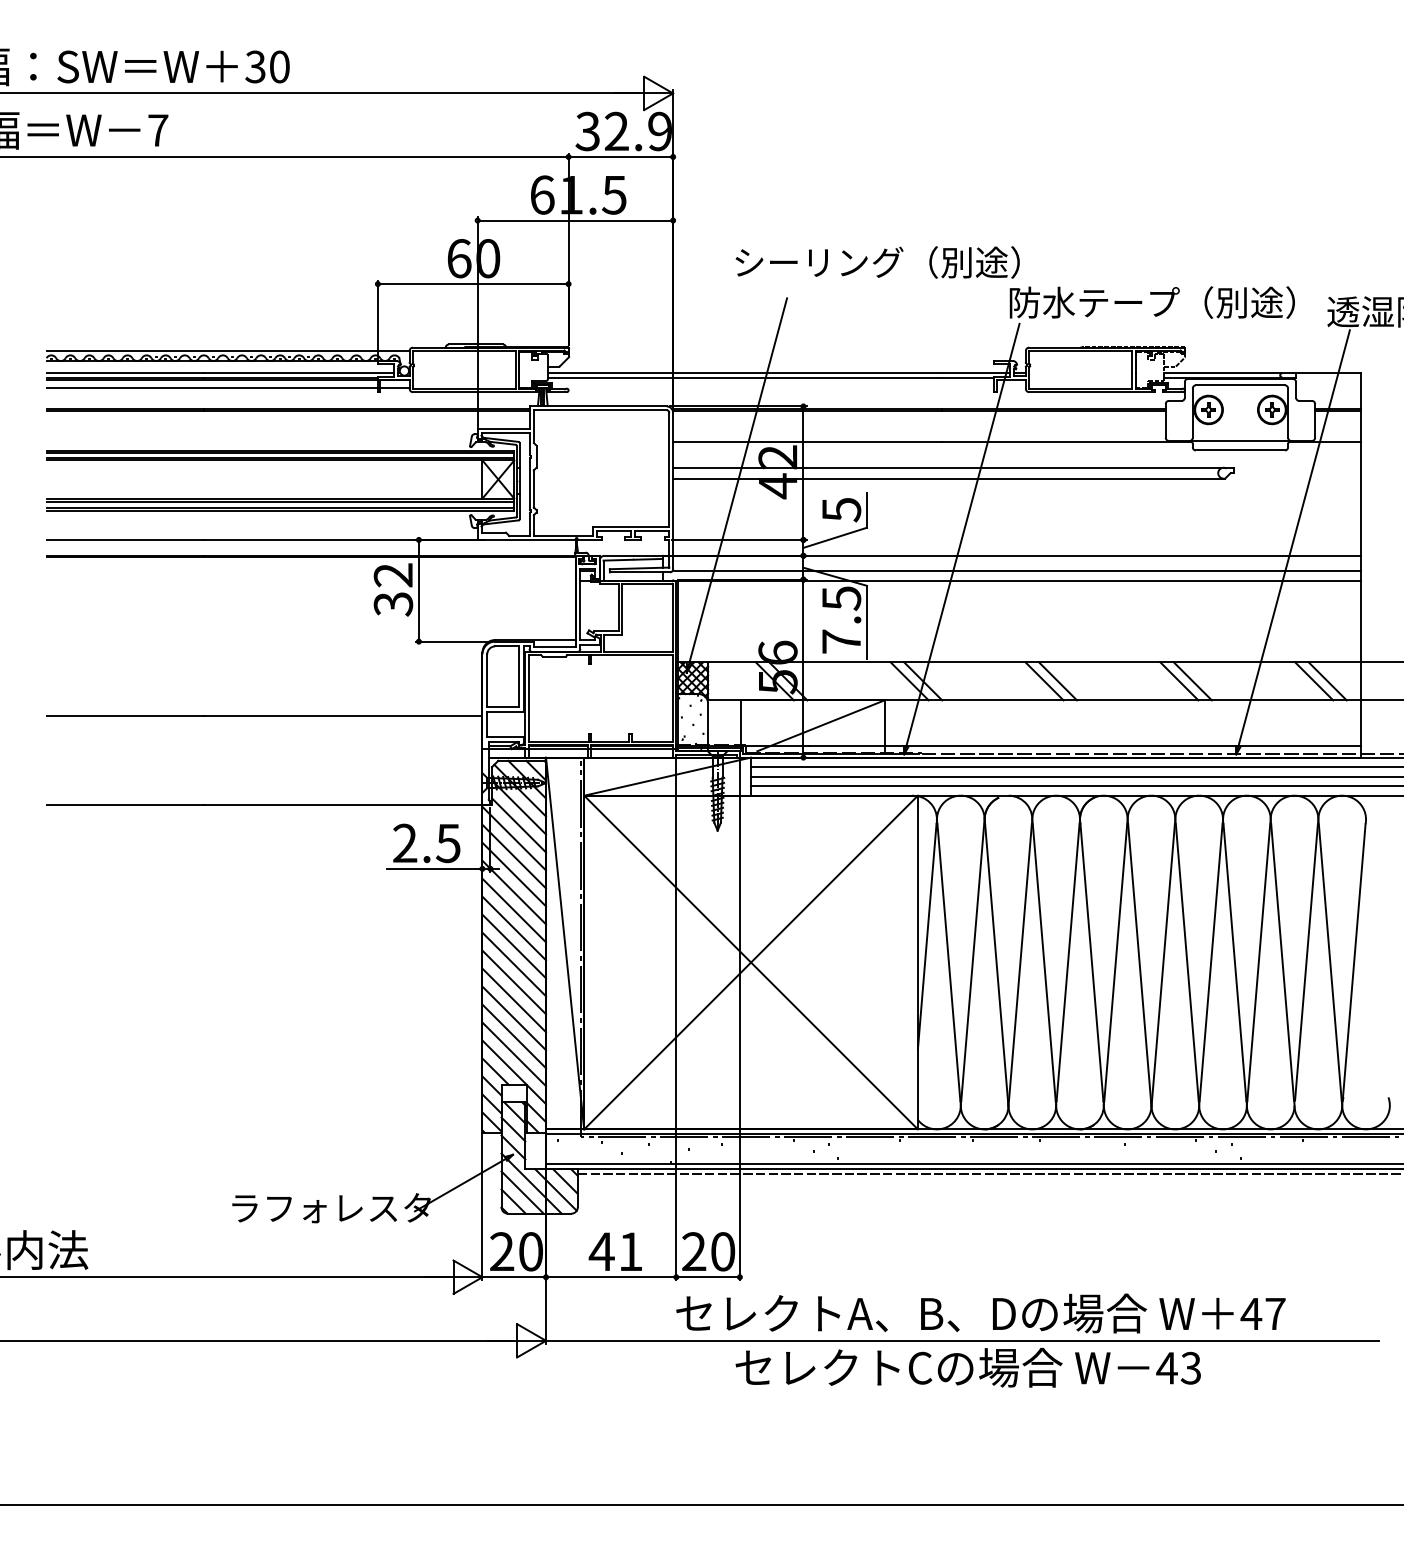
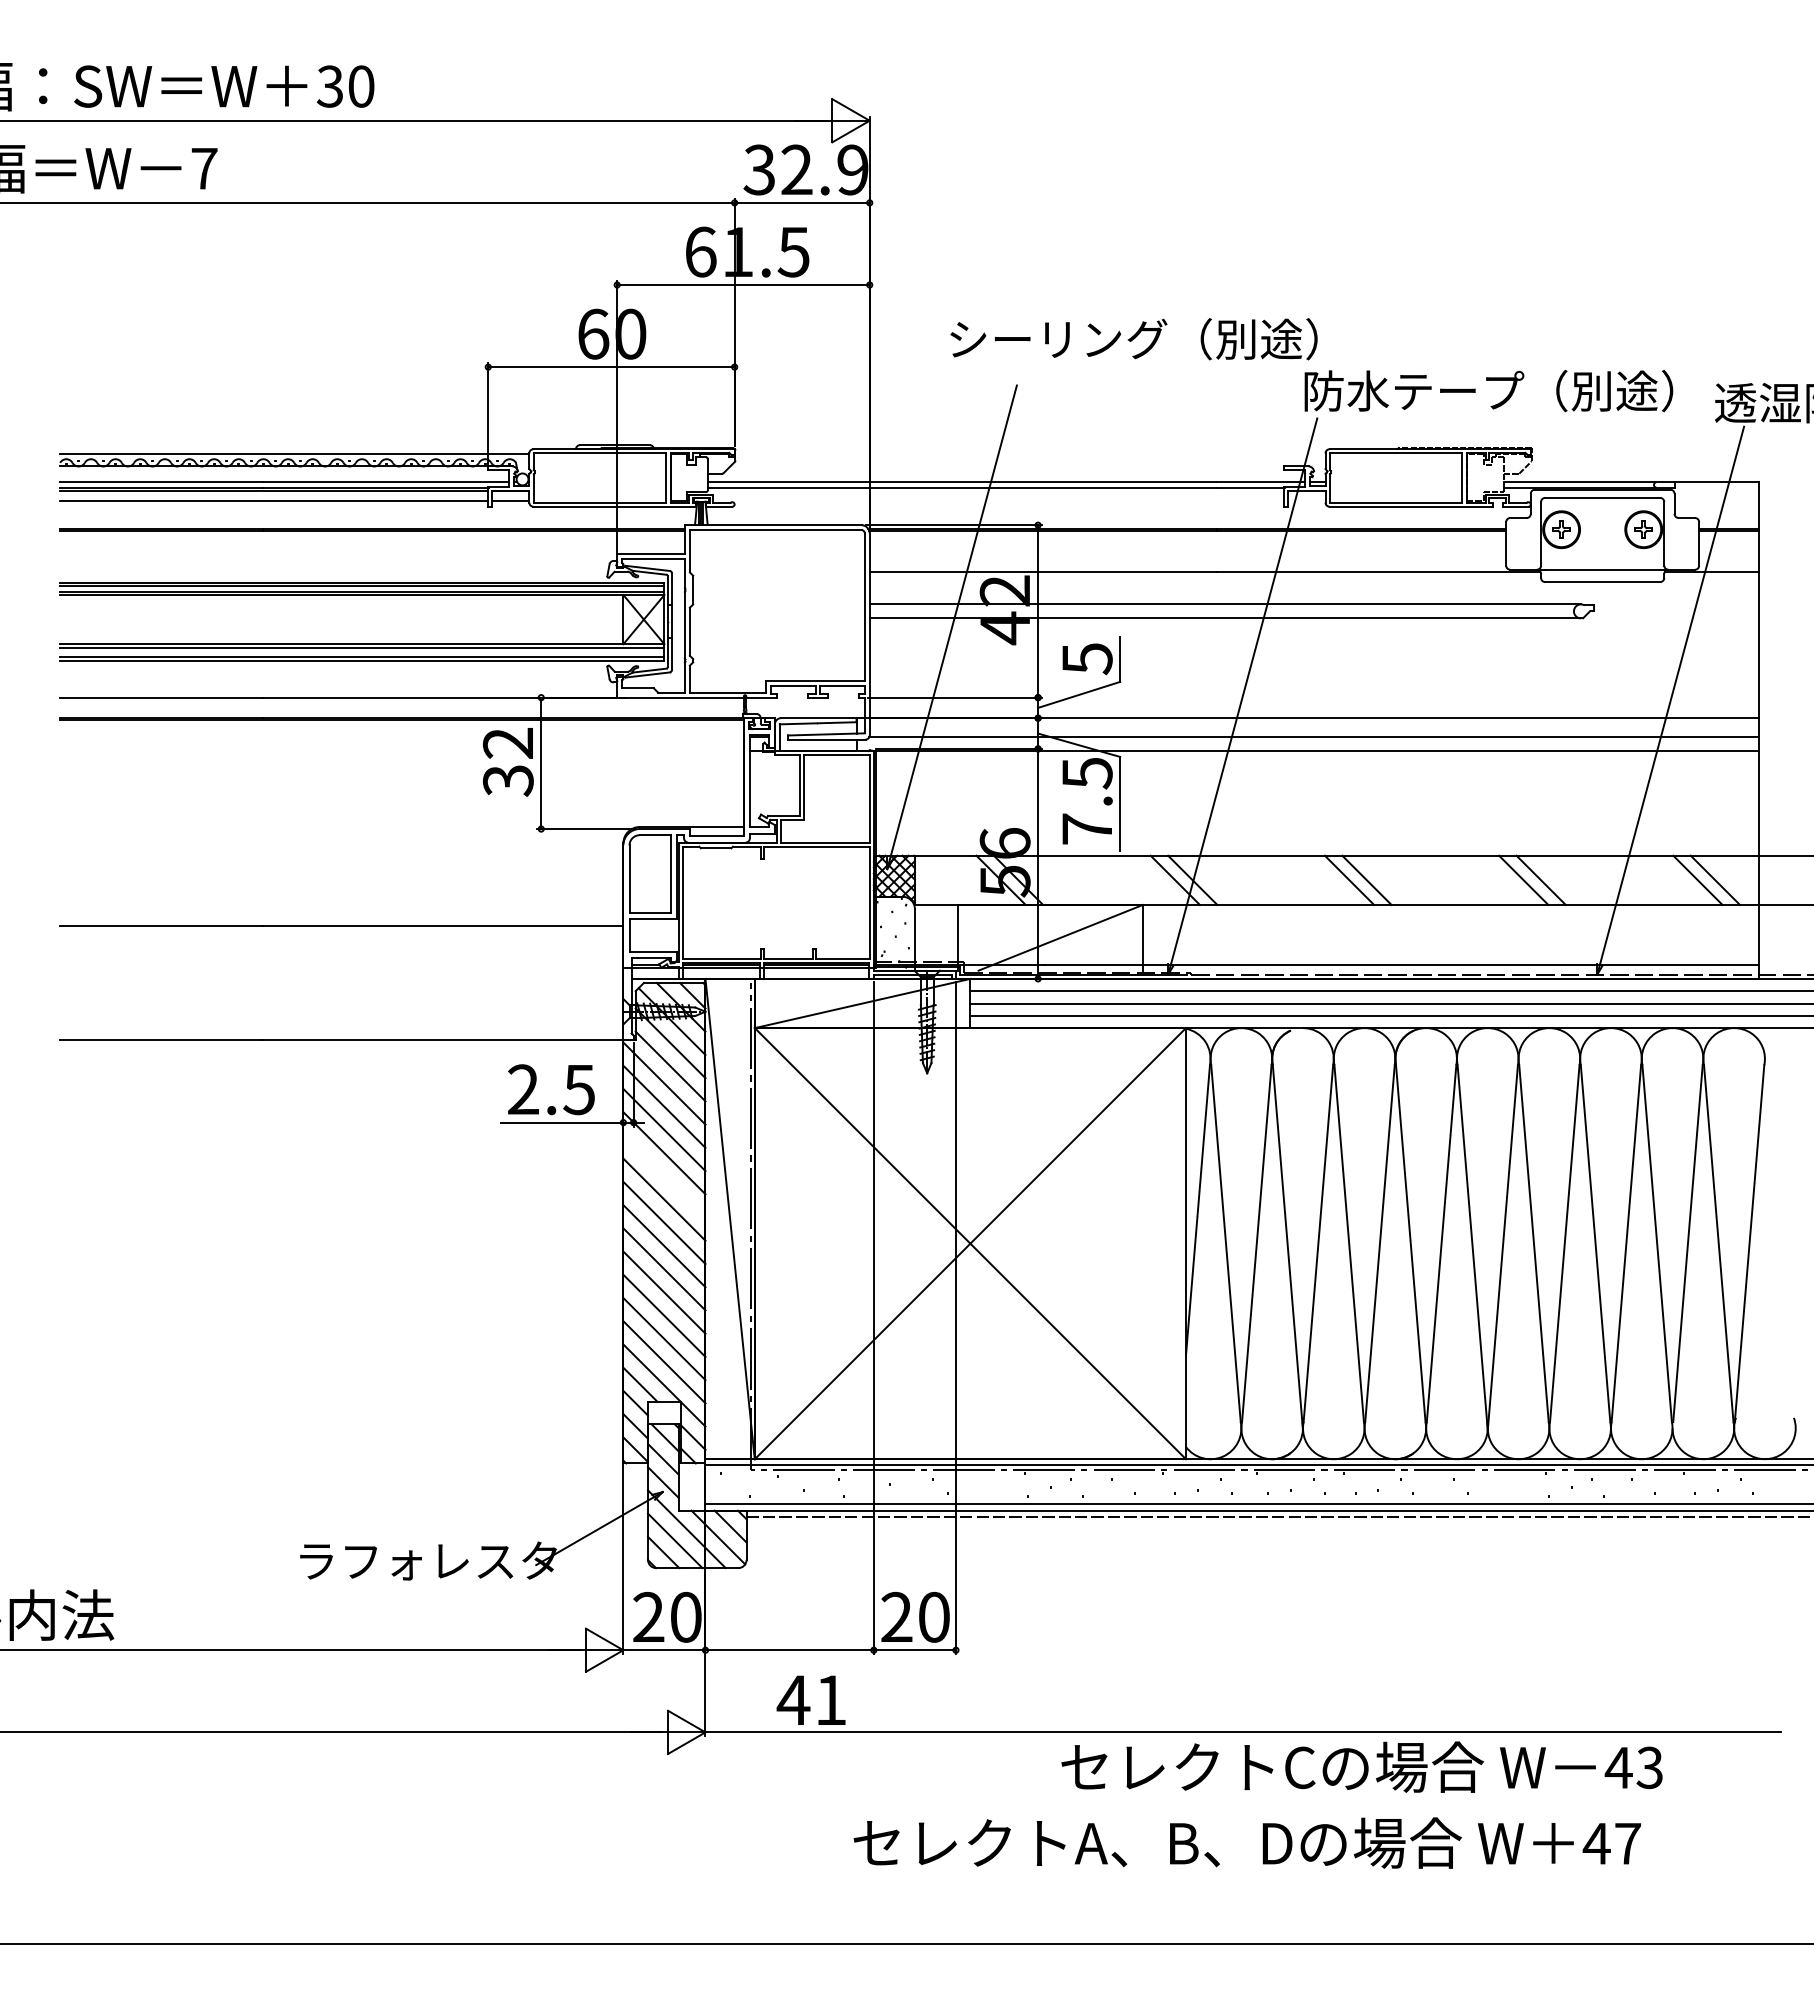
line: (514, 910) -> (664, 1176), removed
text: (614, 1251) -> (810, 1699), moved
text: (980, 1313) -> (1246, 1842), moved
text: (967, 1367) -> (1361, 1766), moved

